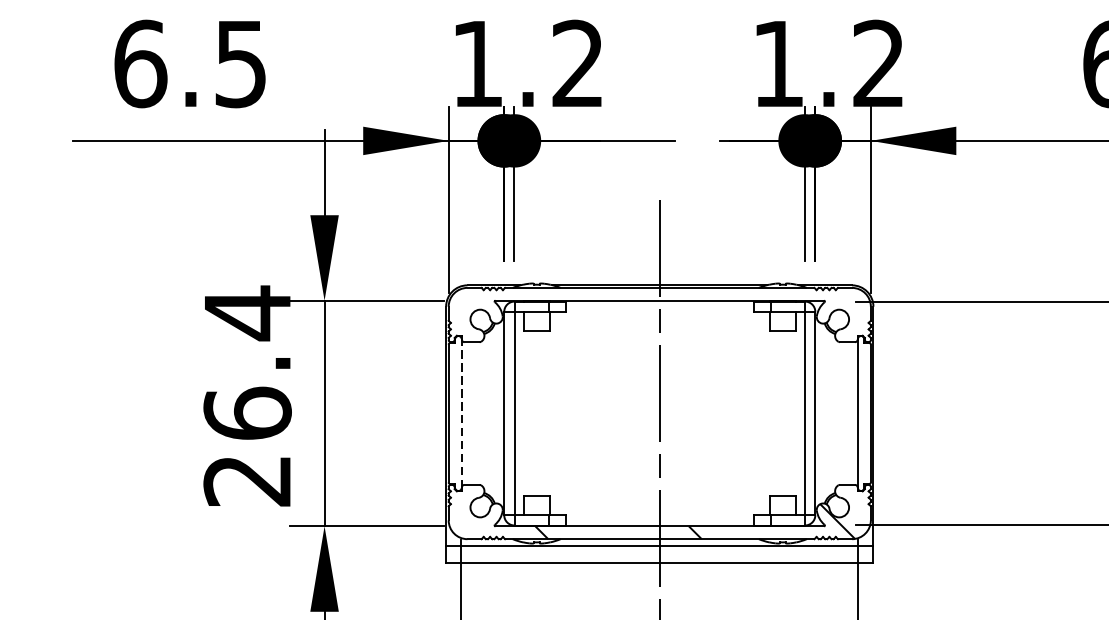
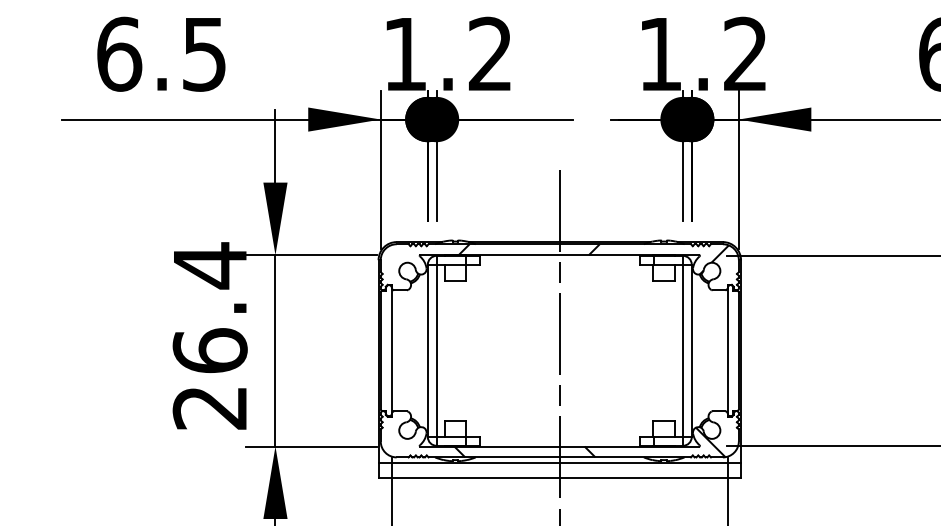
hatch: (699, 305) -> (593, 259), added
line: (461, 413) -> (391, 350), dashed -> solid

